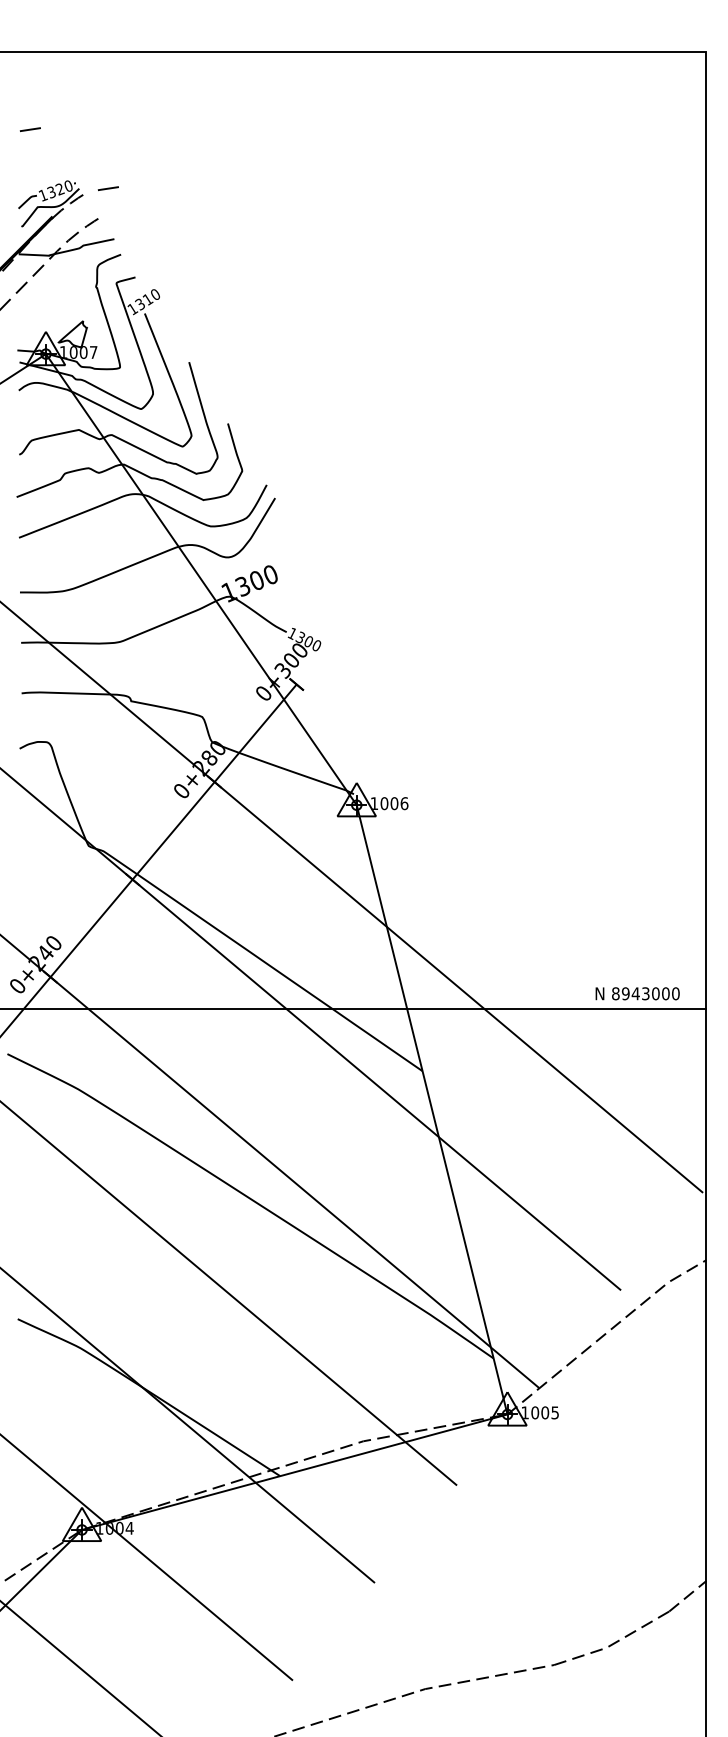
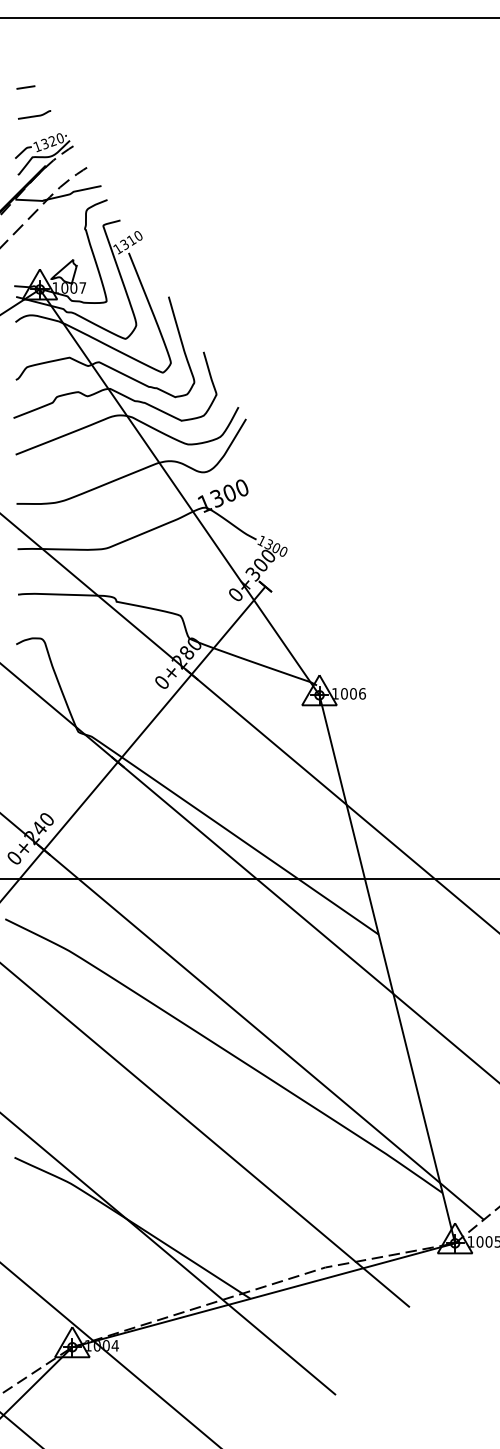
curve: (39, 160) -> (34, 115), added
line: (107, 188) -> (95, 140), removed

